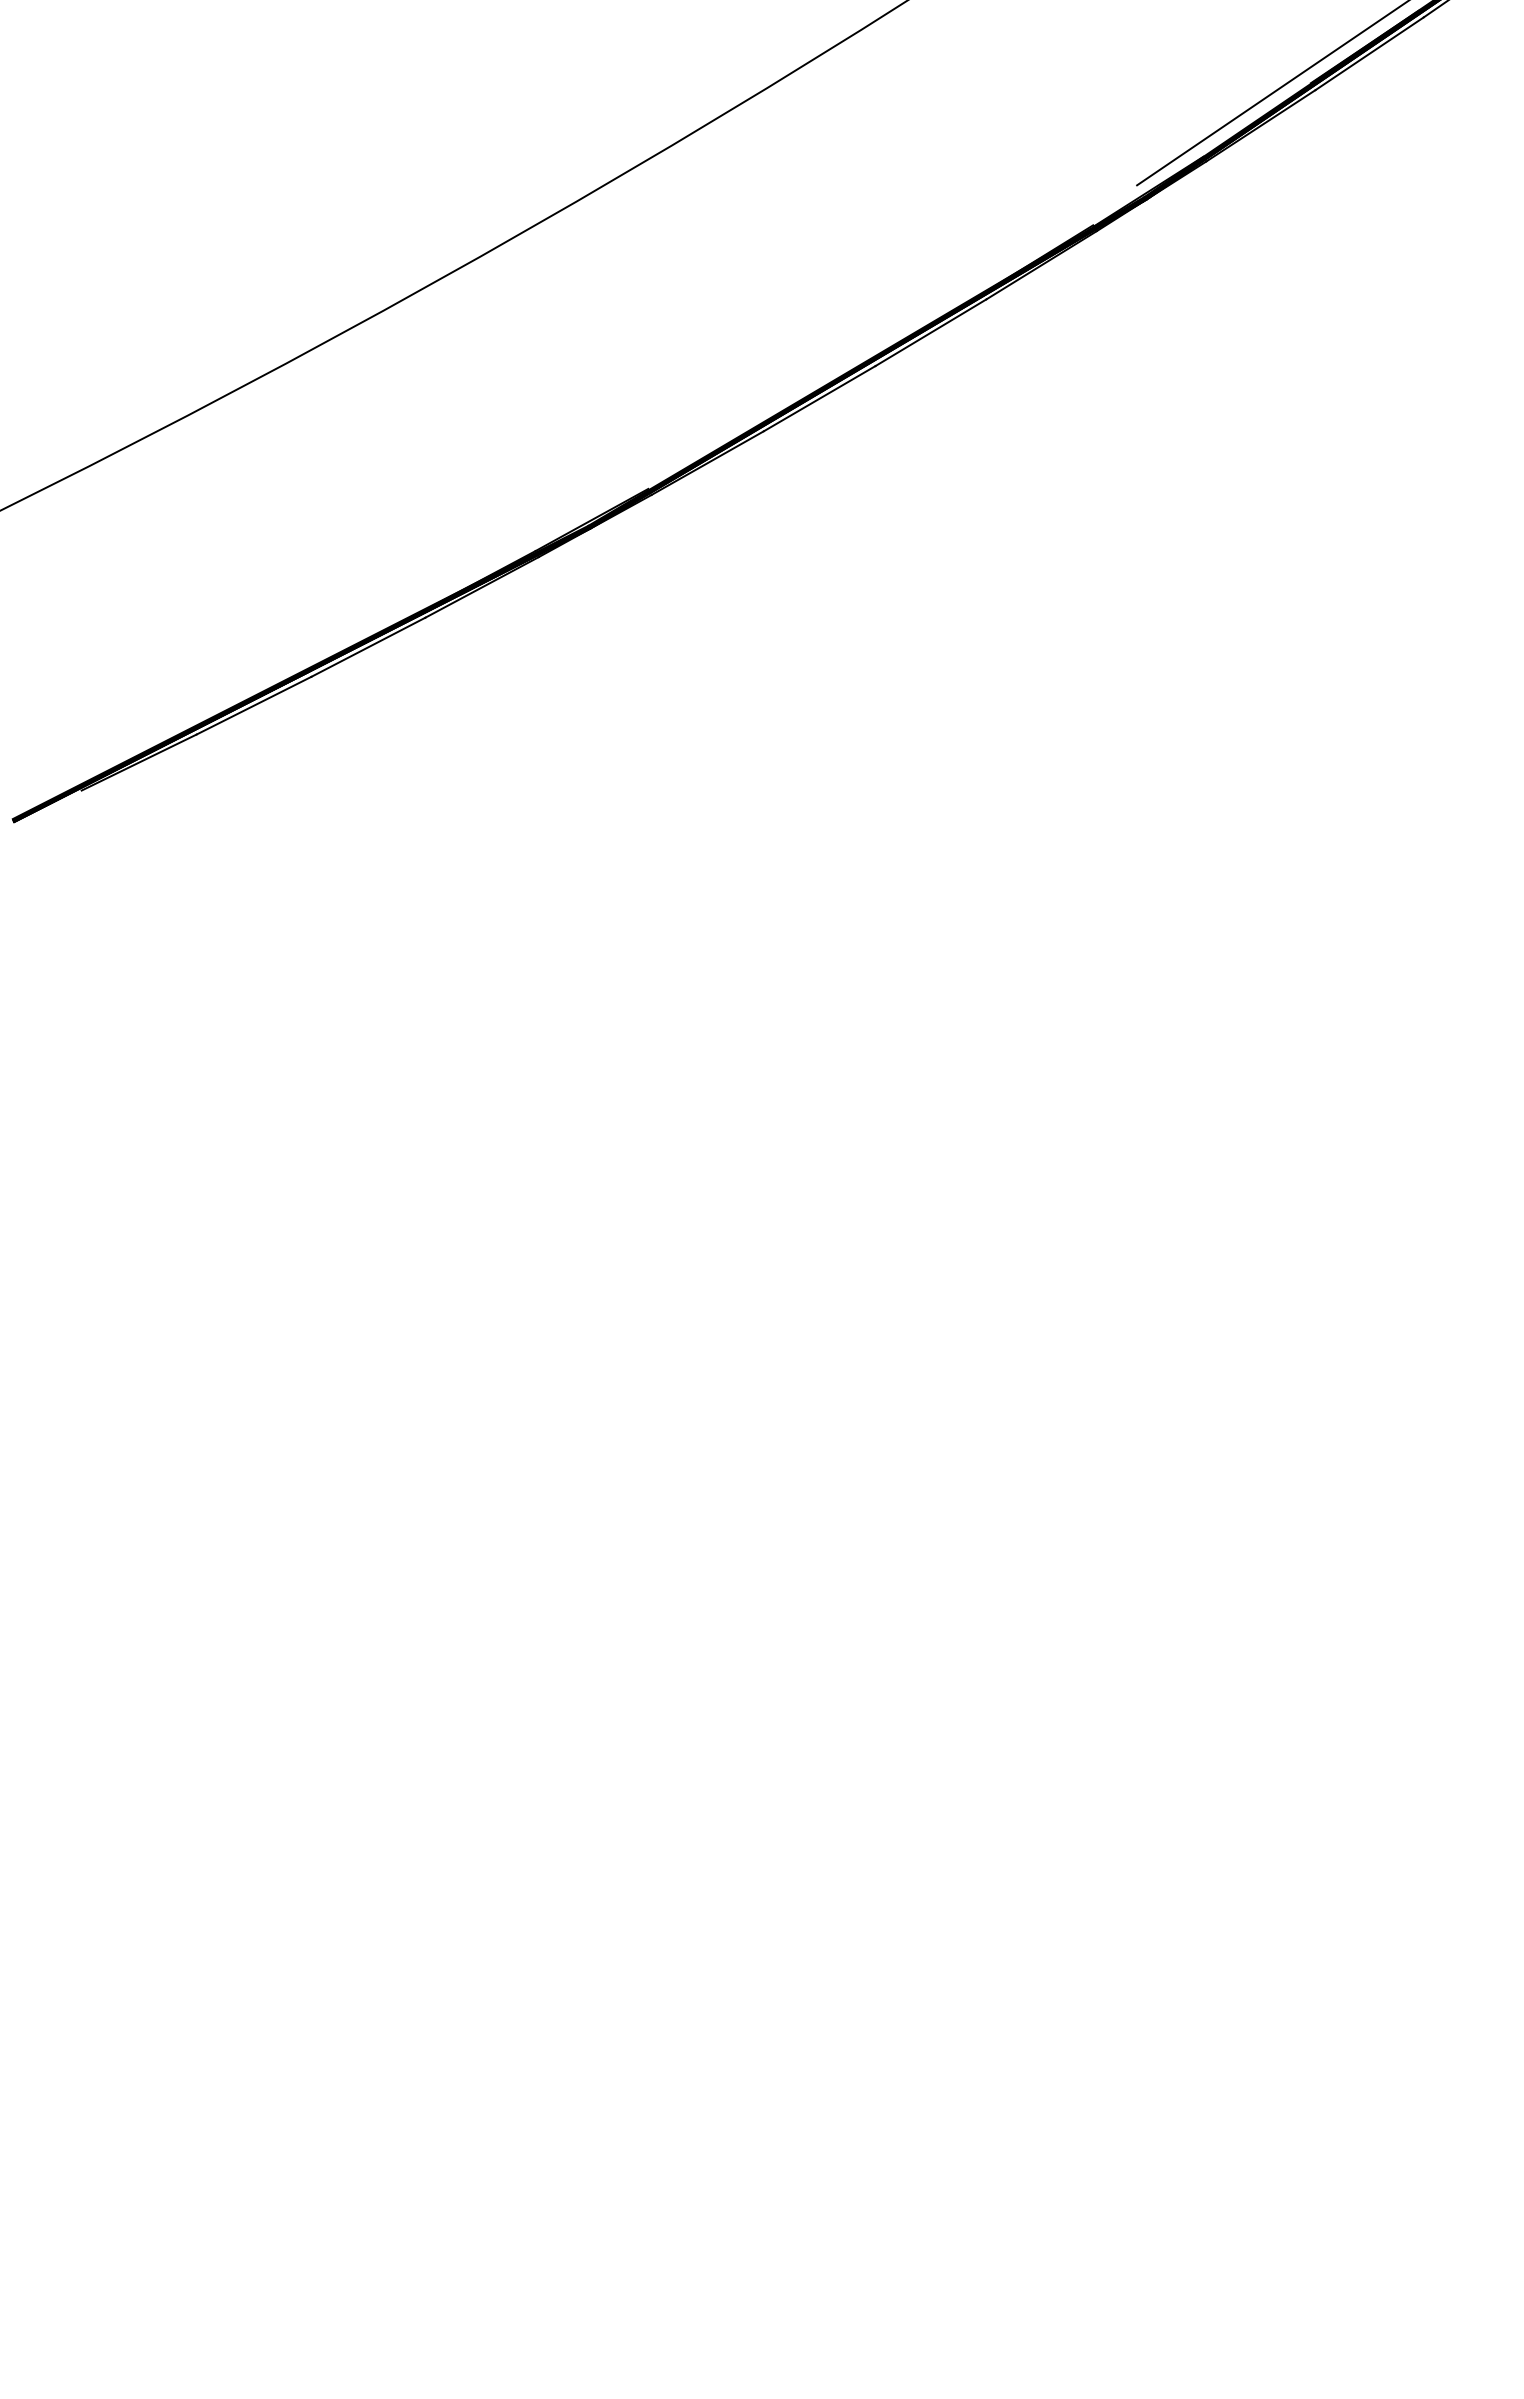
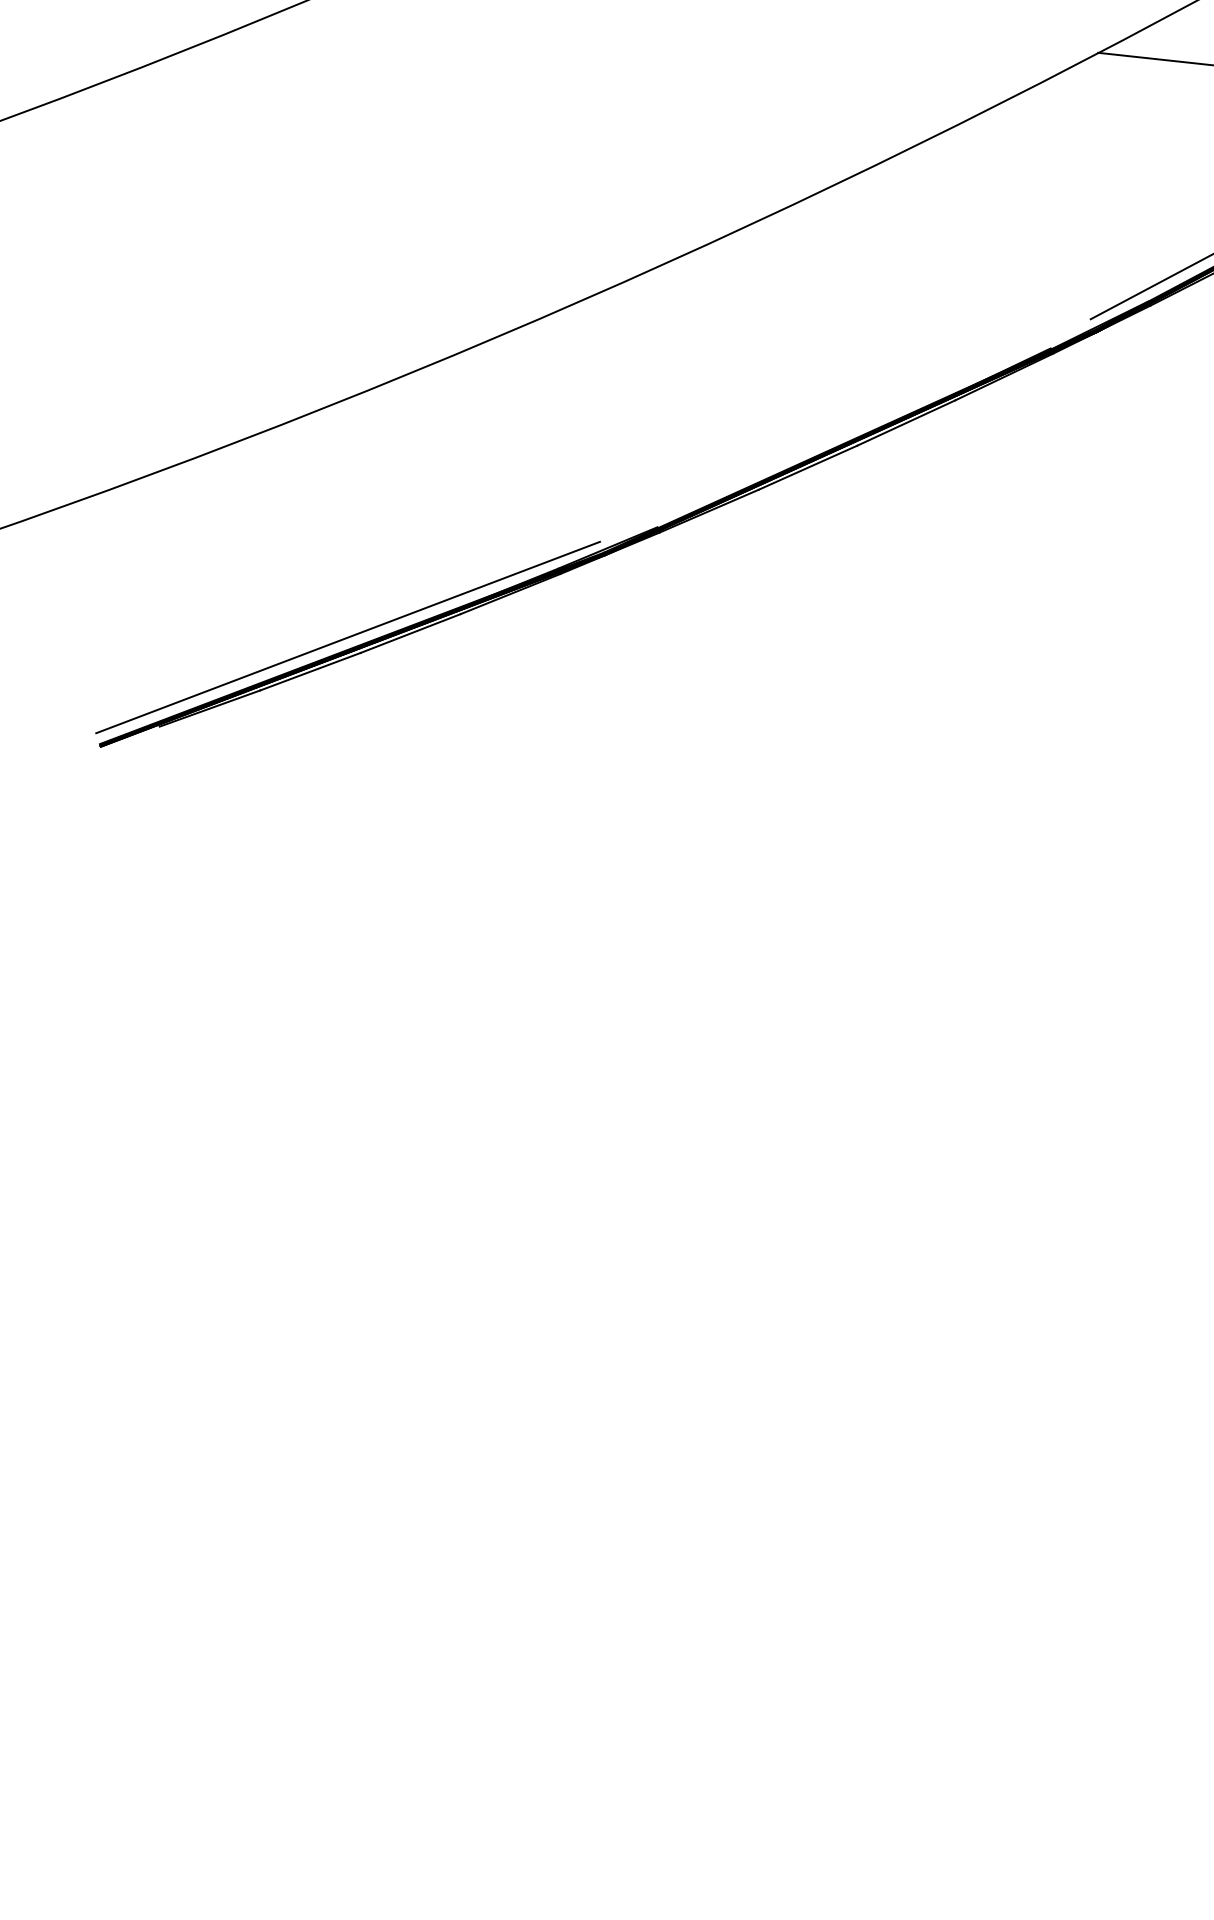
line: (293, 659) -> (347, 636), added

